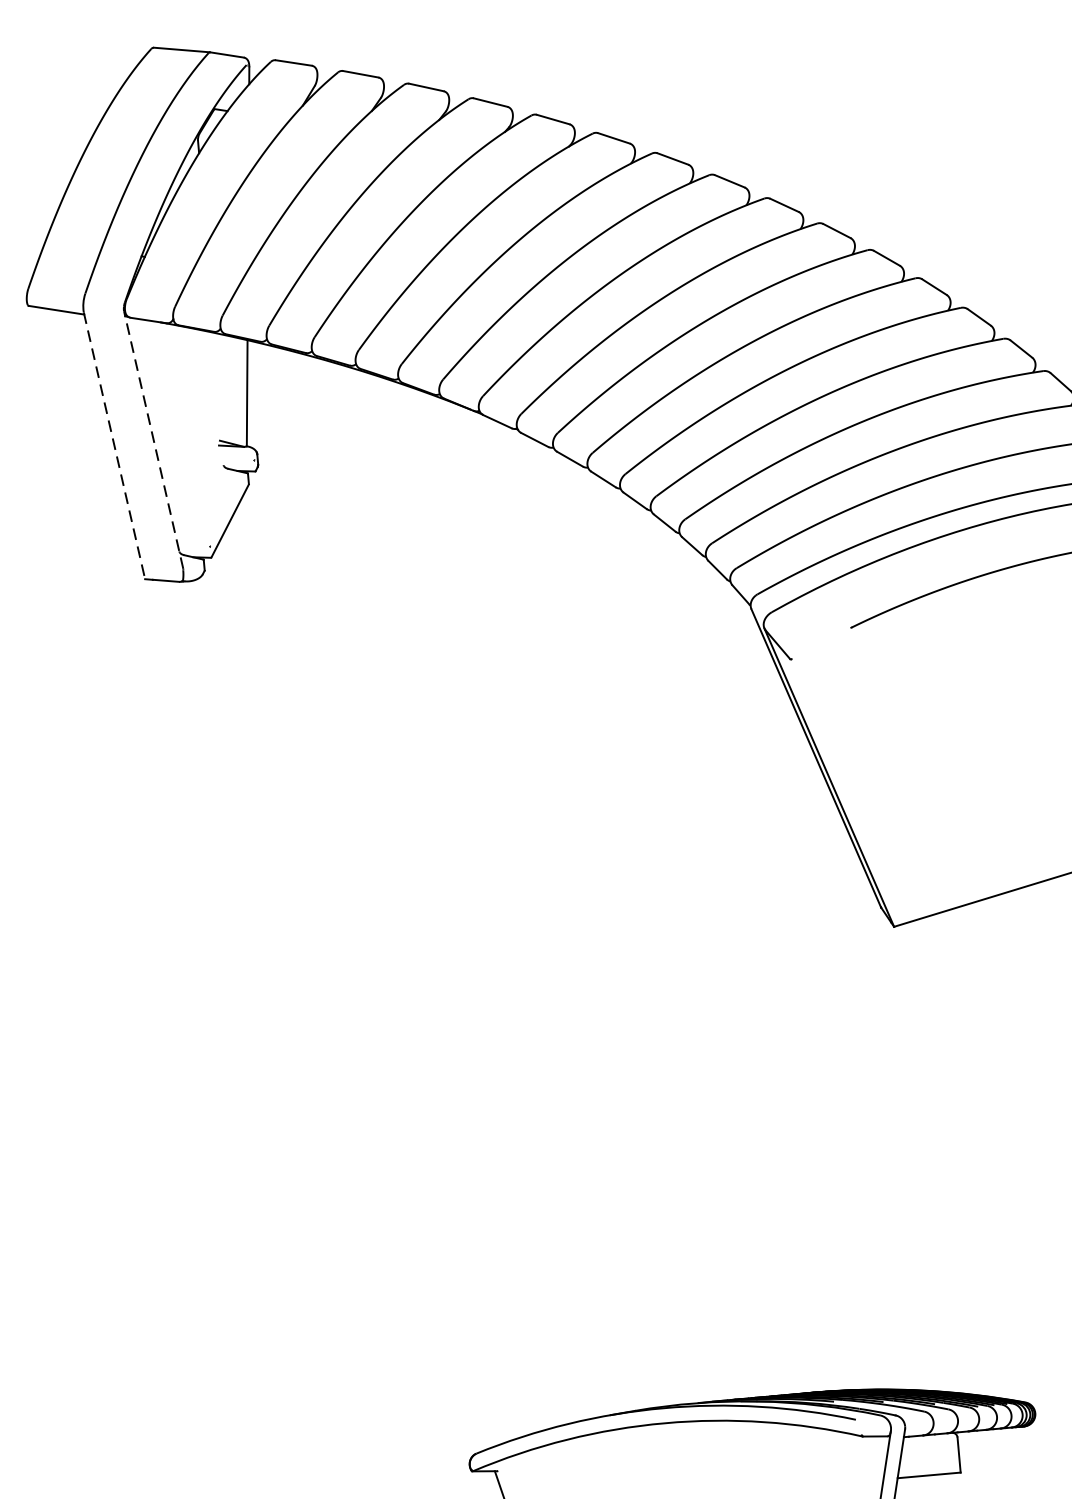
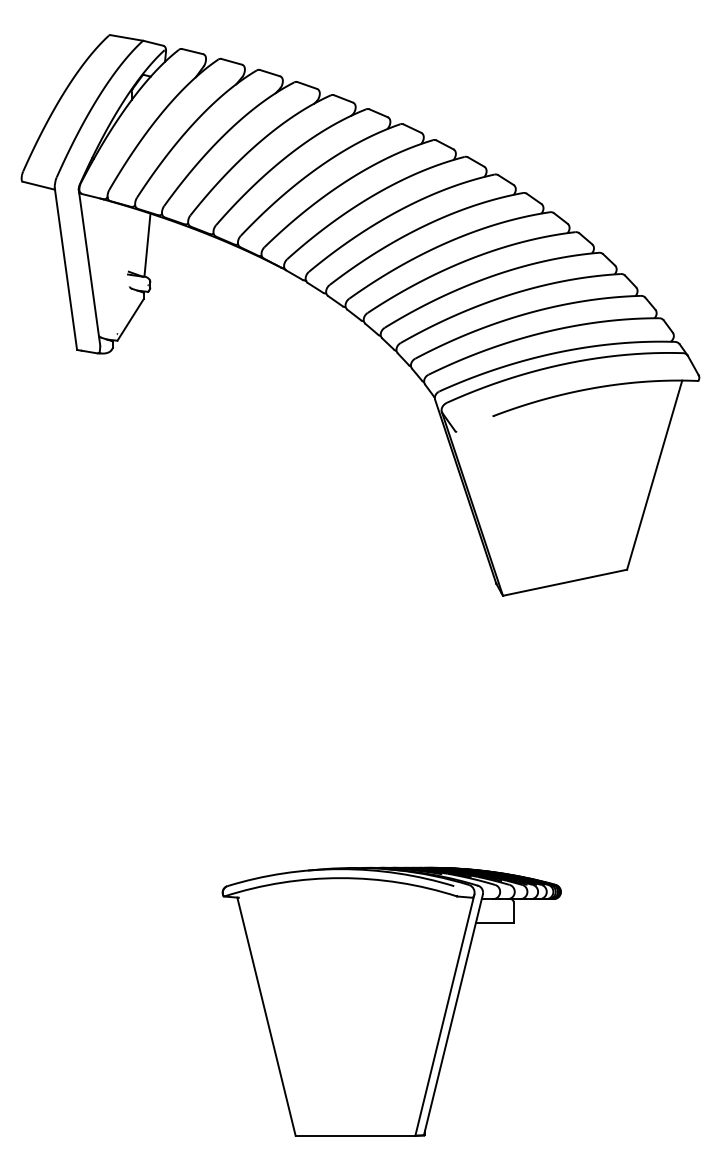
line: (153, 439) -> (89, 267), dashed -> solid
line: (115, 446) -> (66, 269), dashed -> solid

